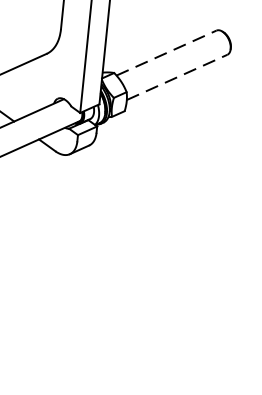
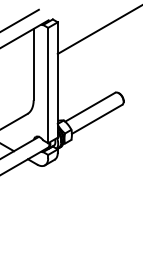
line: (166, 53) -> (90, 107), dashed -> solid
line: (177, 77) -> (97, 119), dashed -> solid

